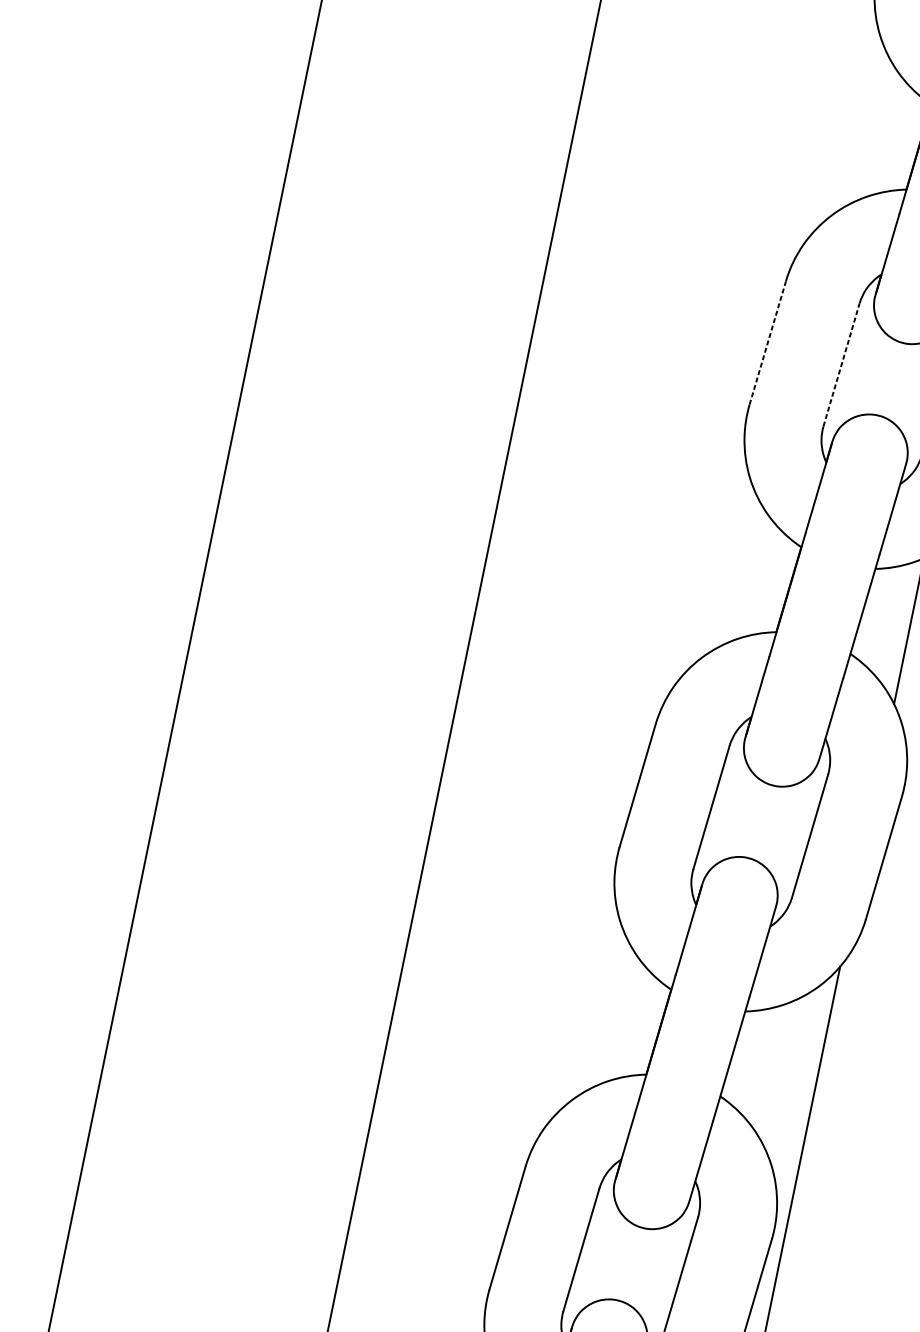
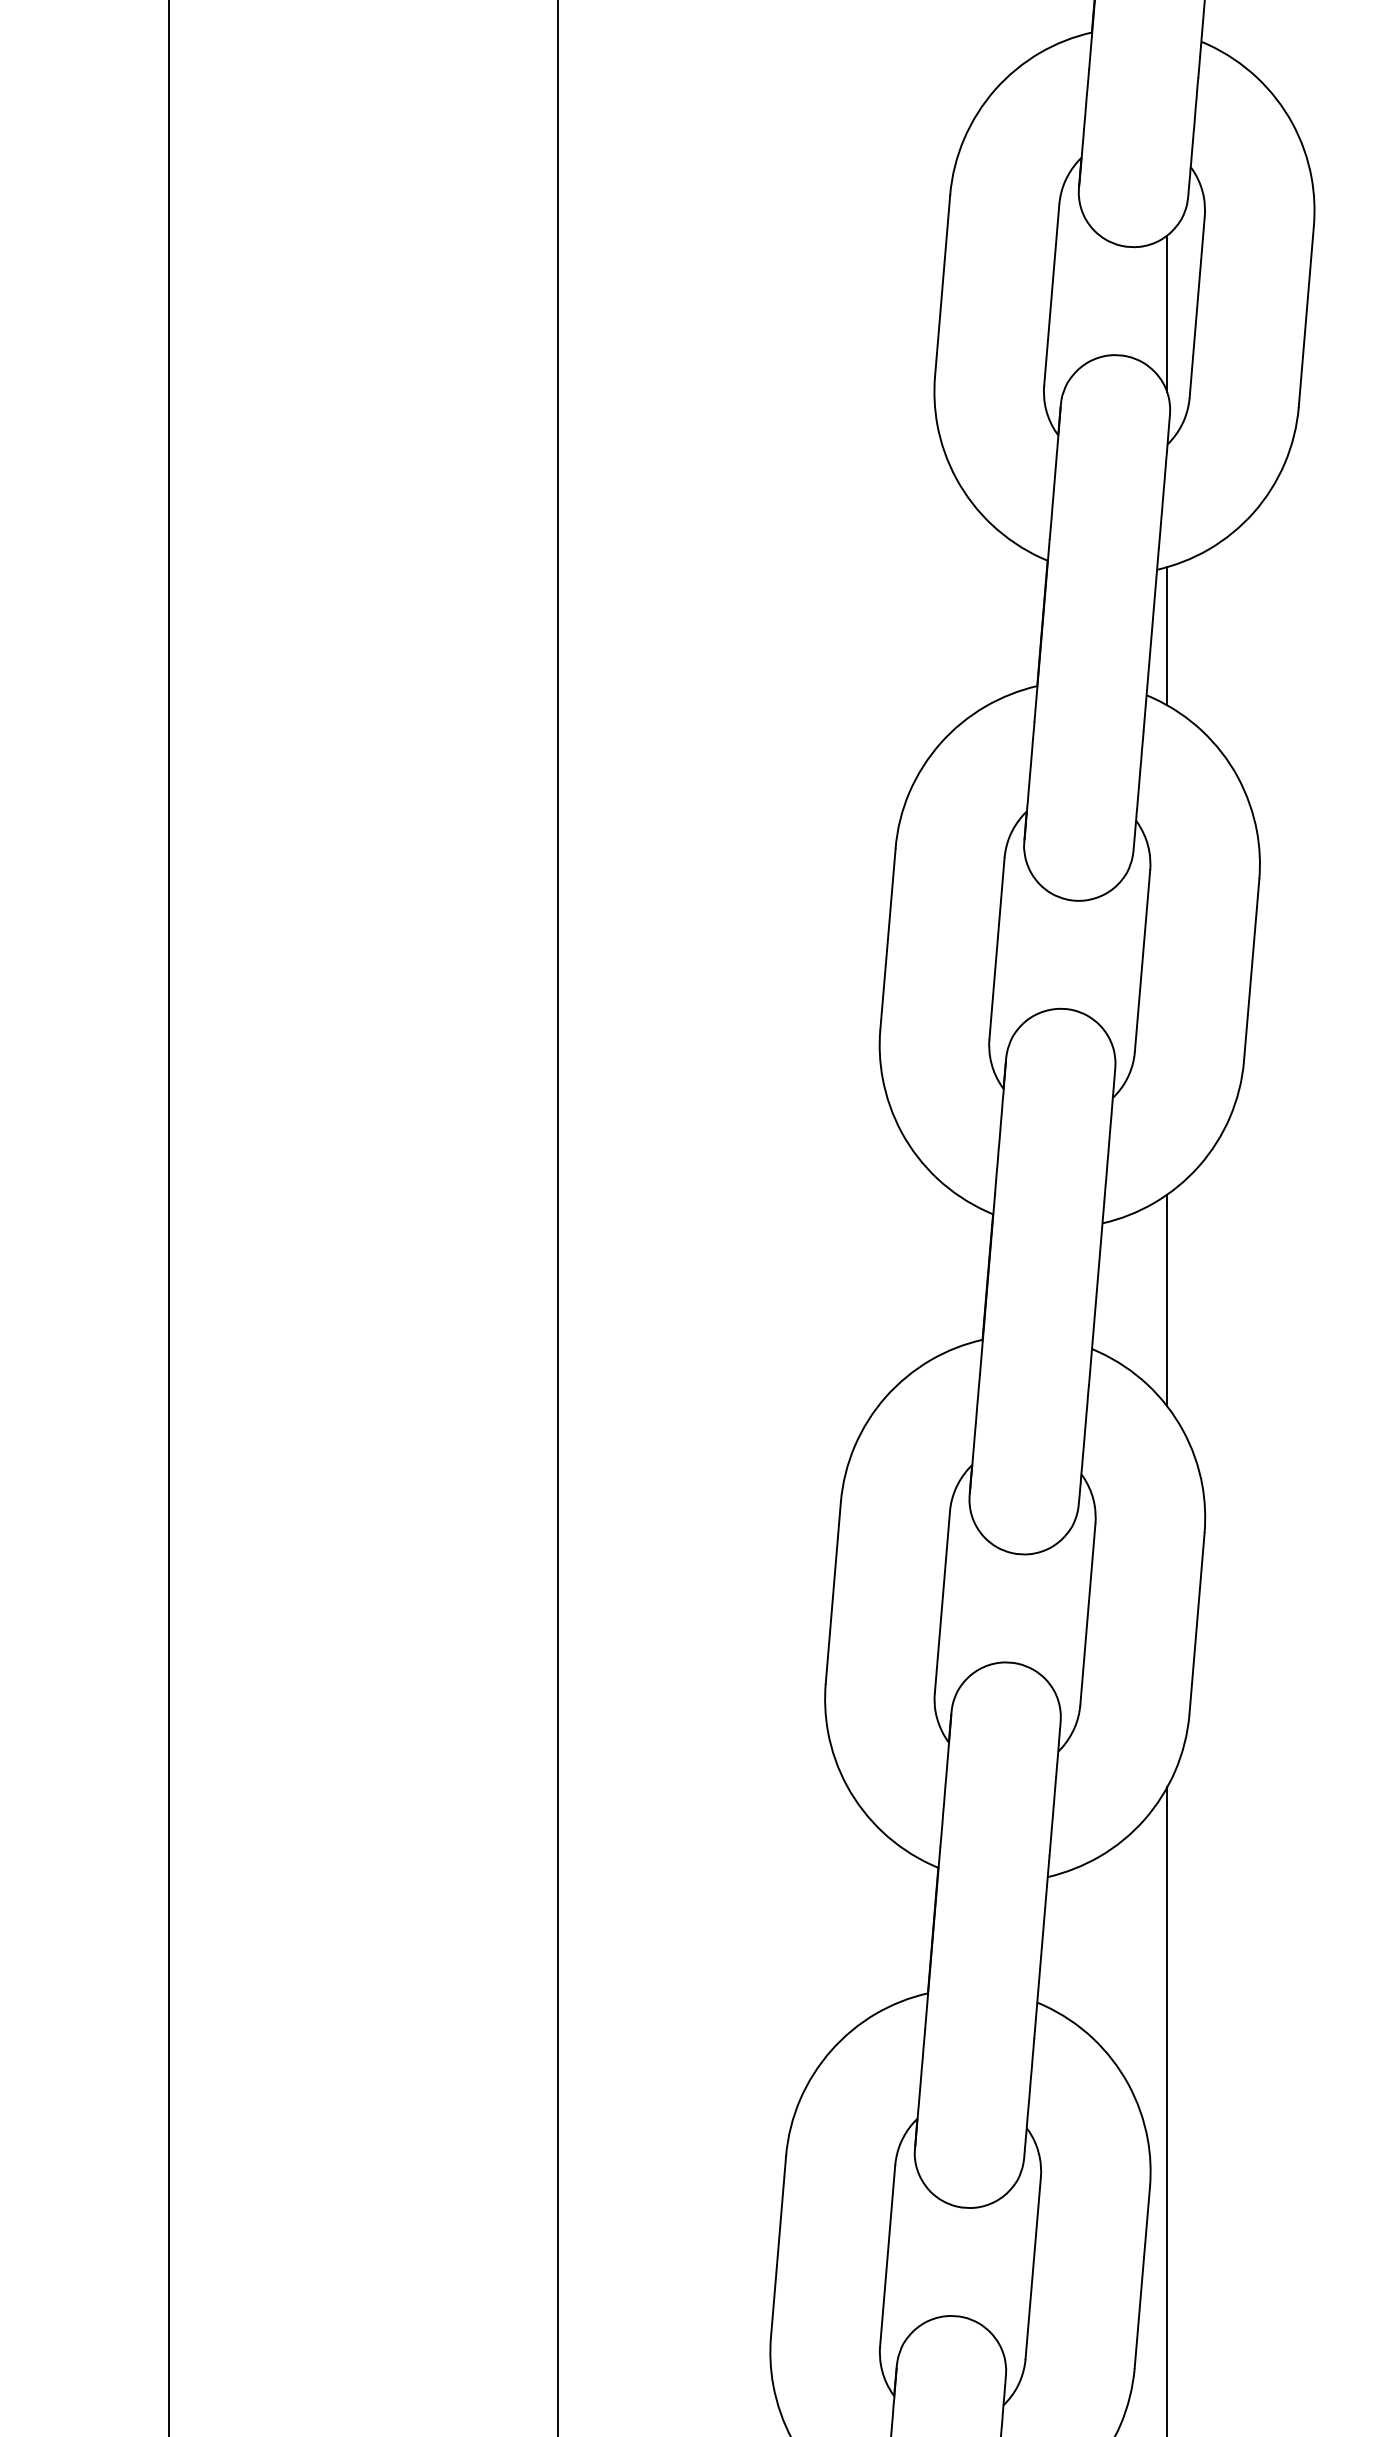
line: (767, 342) -> (887, 939), dashed -> solid
line: (841, 364) -> (997, 948), dashed -> solid

